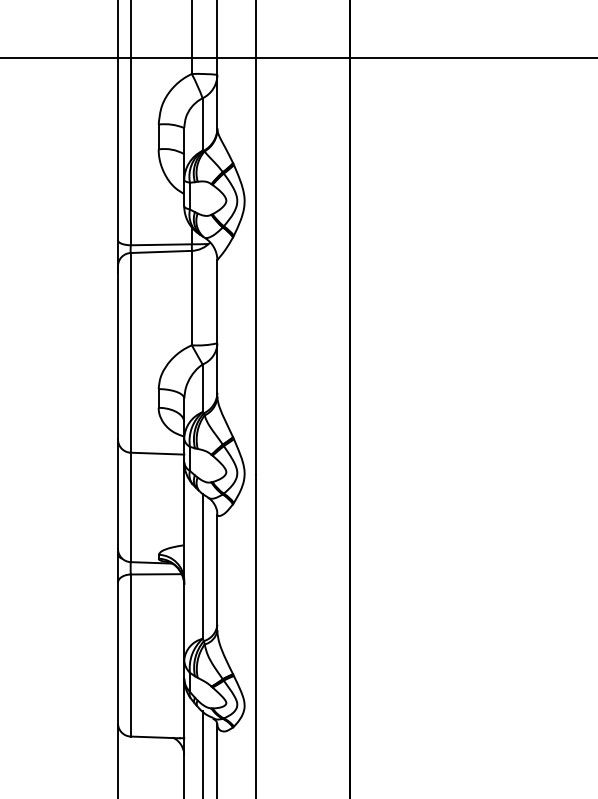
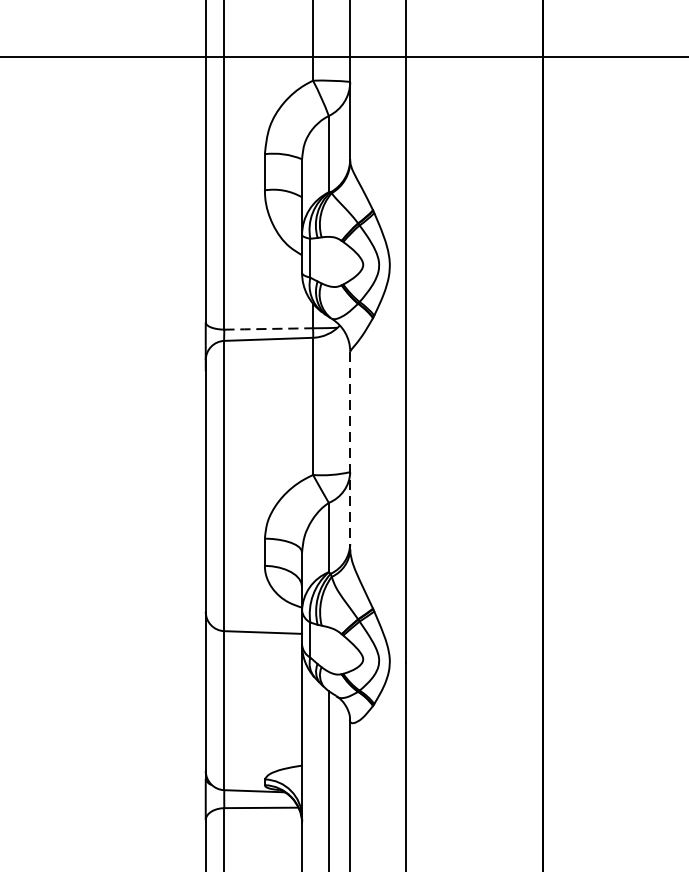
line: (161, 244) -> (268, 328), solid -> dashed
line: (217, 328) -> (350, 450), solid -> dashed

